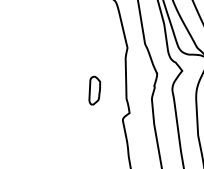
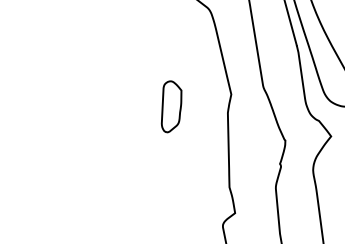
part: (94, 90) -> (171, 106), moved

